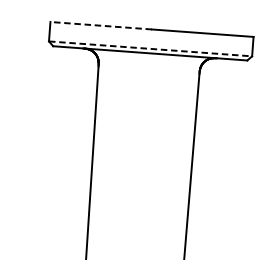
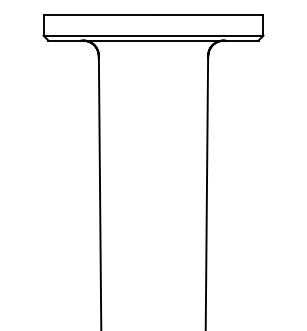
line: (101, 25) -> (98, 14), dashed -> solid
line: (150, 48) -> (153, 35), dashed -> solid

